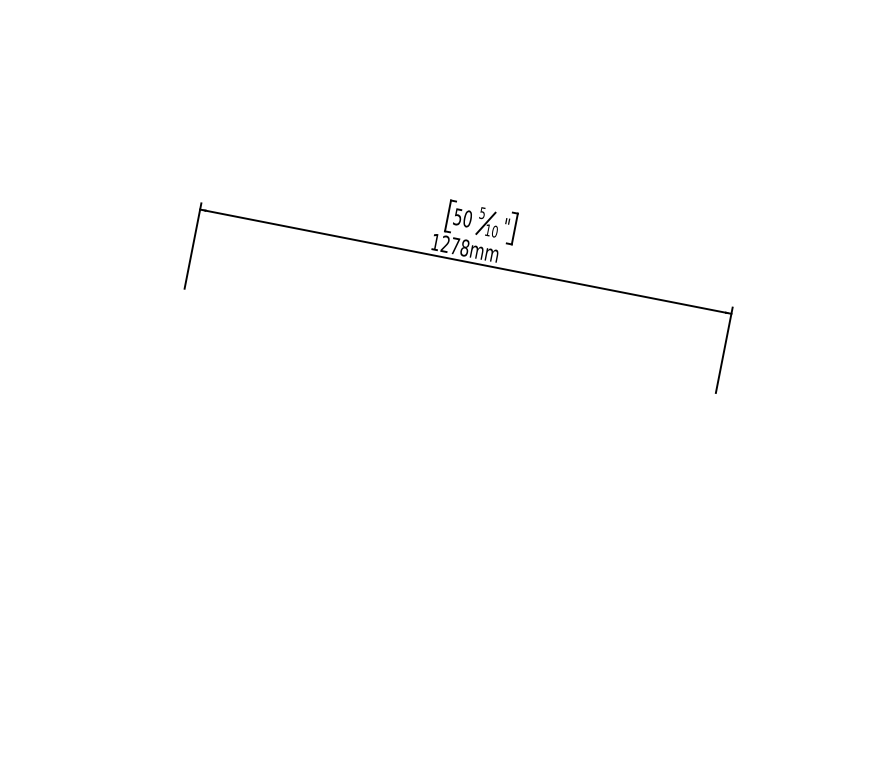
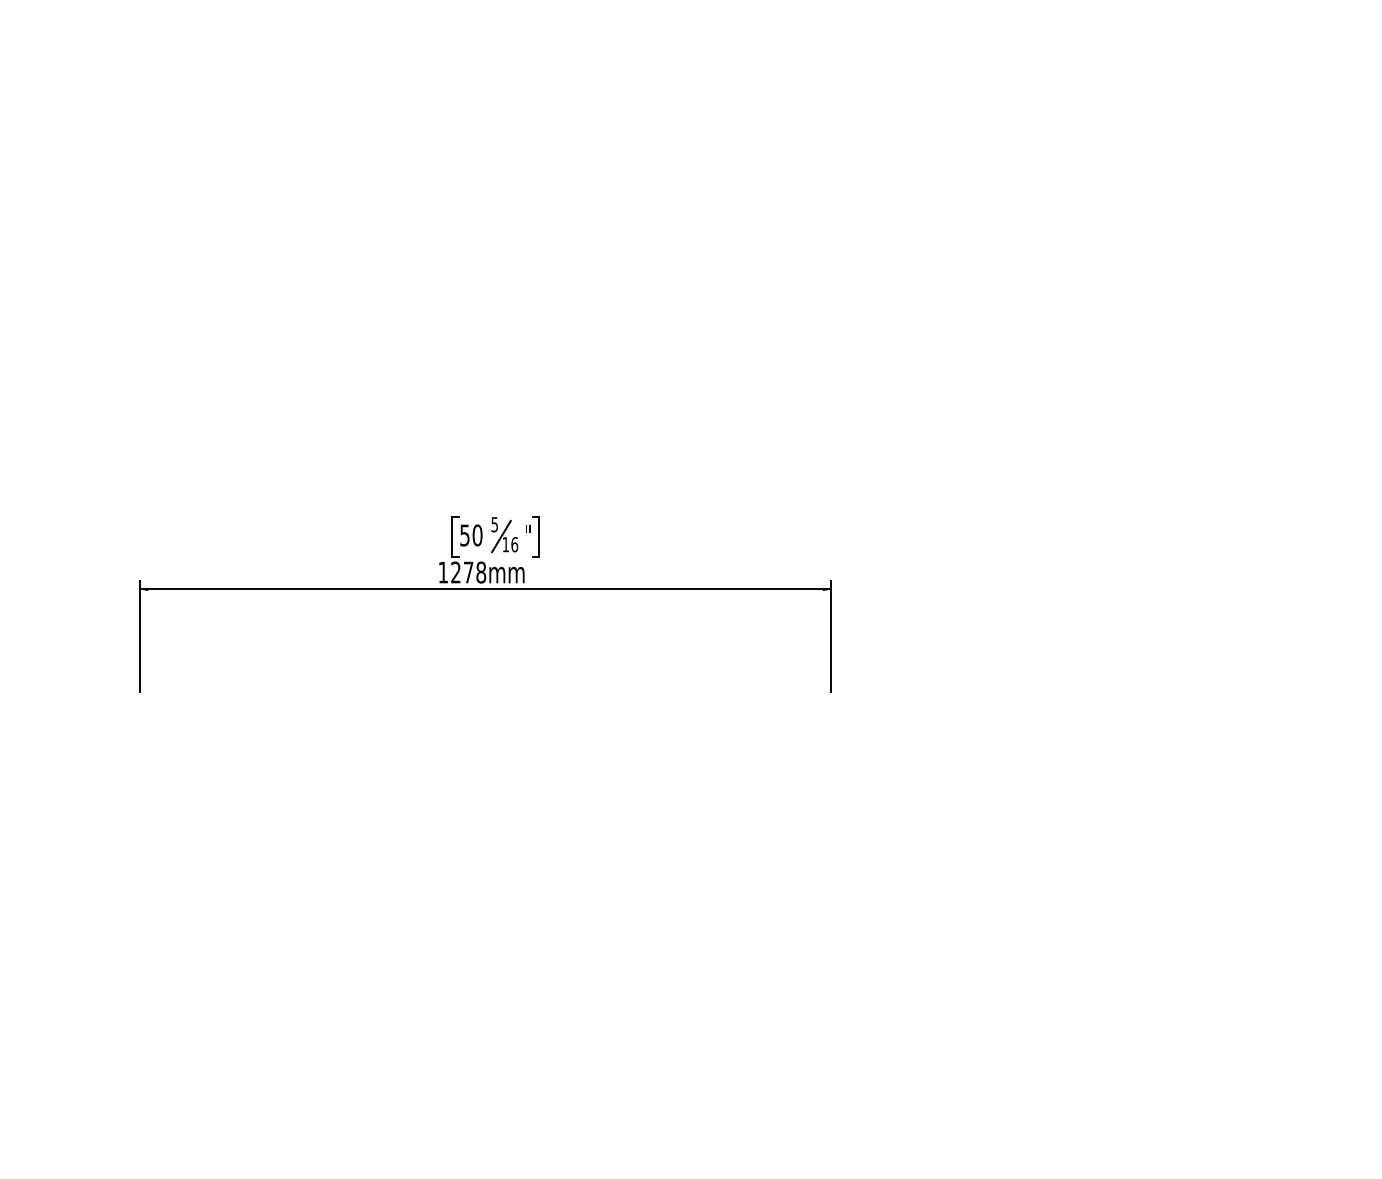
text: (494, 231) -> (514, 544), 10 -> 16

